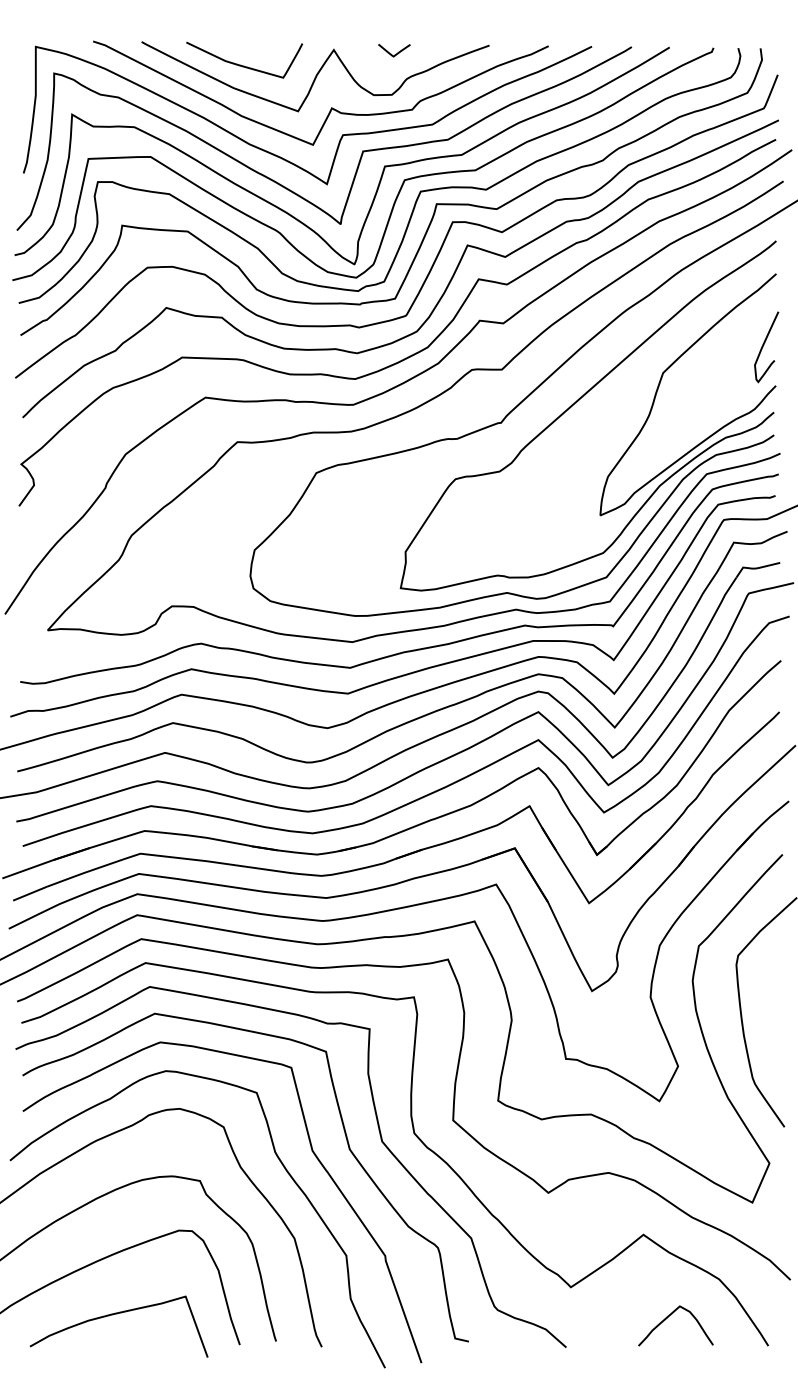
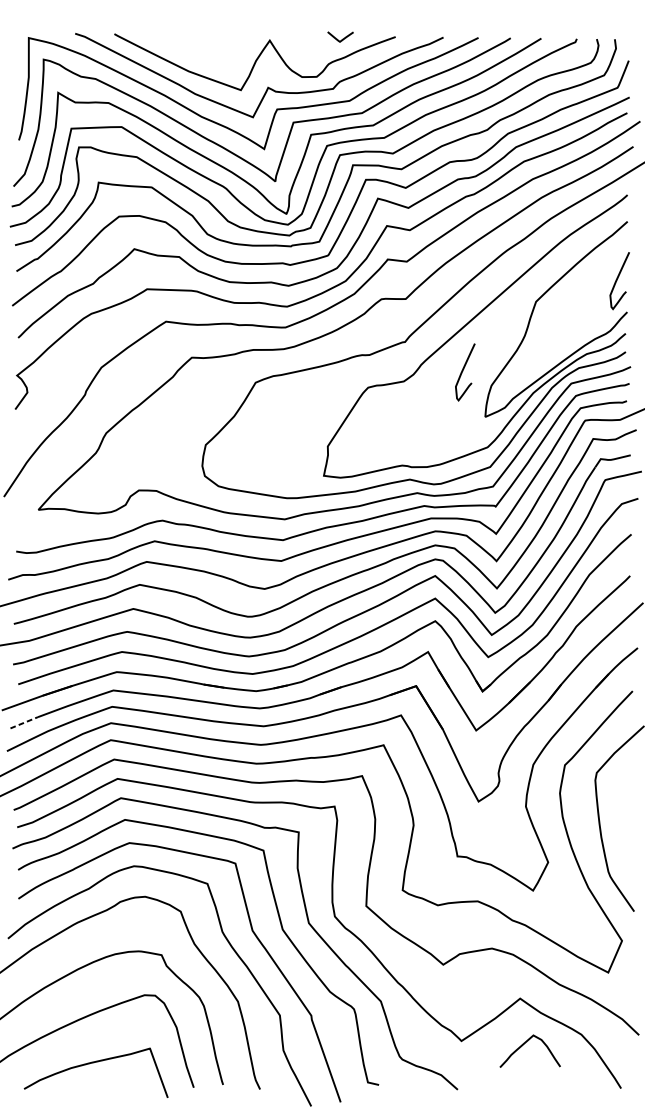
curve: (397, 52) -> (343, 38), moved
curve: (244, 65) -> (197, 53), removed
curve: (573, 458) -> (463, 370), added
line: (31, 893) -> (25, 722), solid -> dashed
curve: (668, 1317) -> (524, 1044), moved

